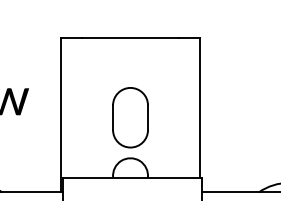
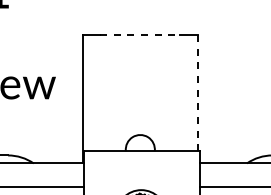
line: (130, 38) -> (140, 35), solid -> dashed
line: (200, 108) -> (198, 93), solid -> dashed
part: (129, 116) -> (139, 100), removed

